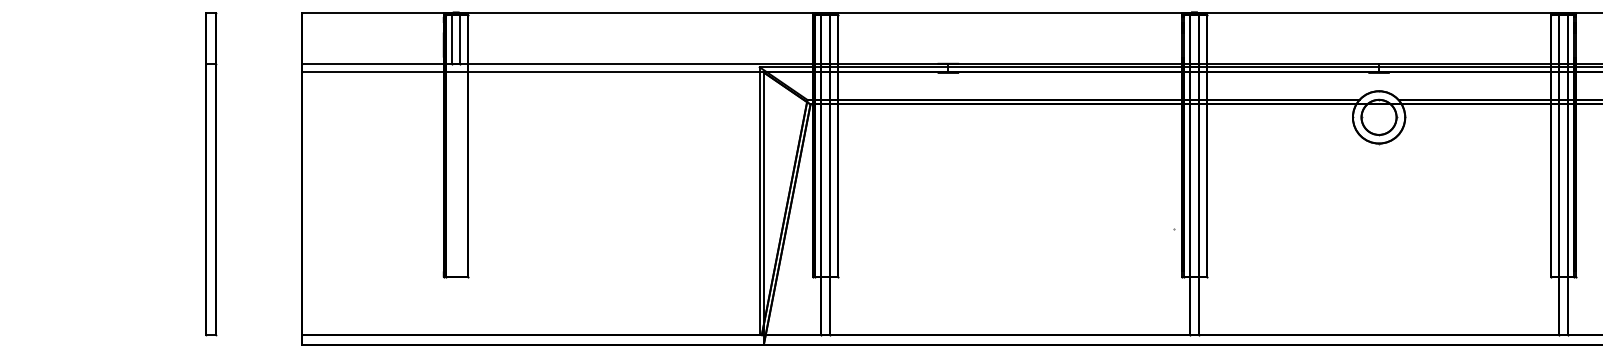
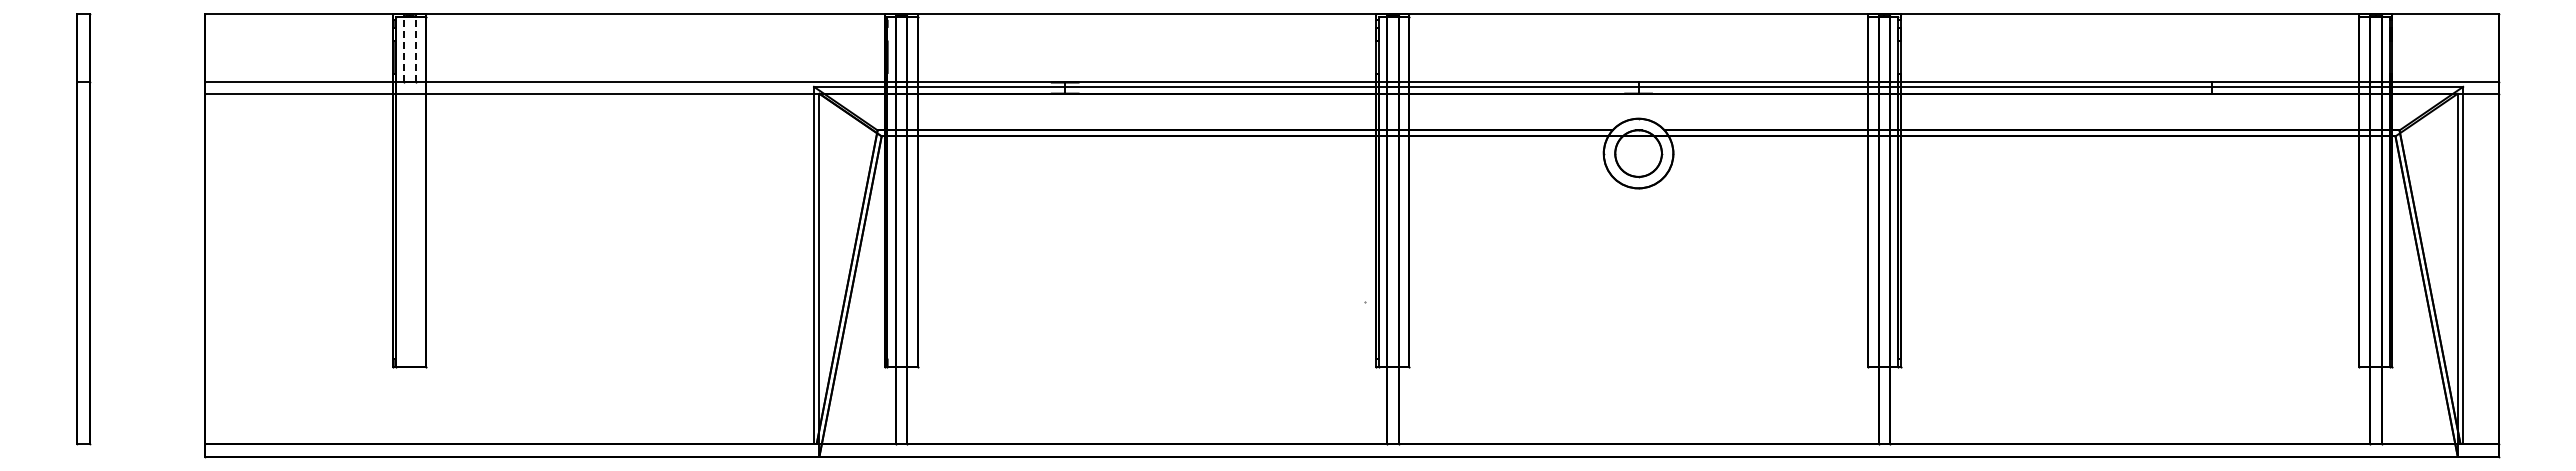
line: (452, 38) -> (404, 48), solid -> dashed
line: (460, 38) -> (415, 48), solid -> dashed

